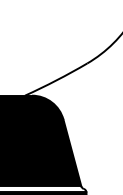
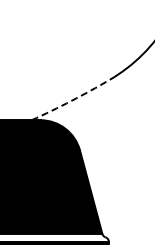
arc: (56, 80) -> (71, 101), solid -> dashed

